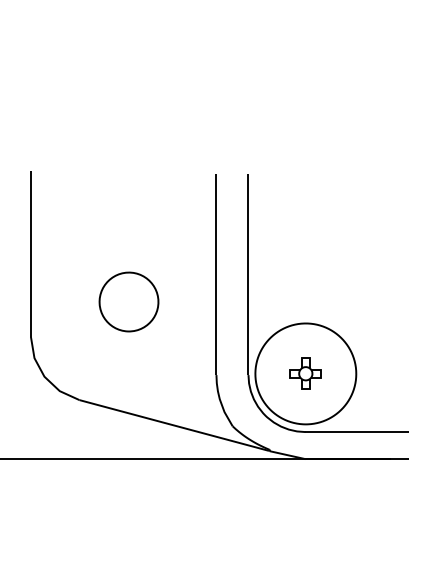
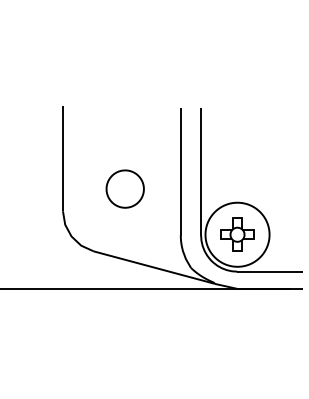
part: (305, 373) -> (237, 234), size x1.67

